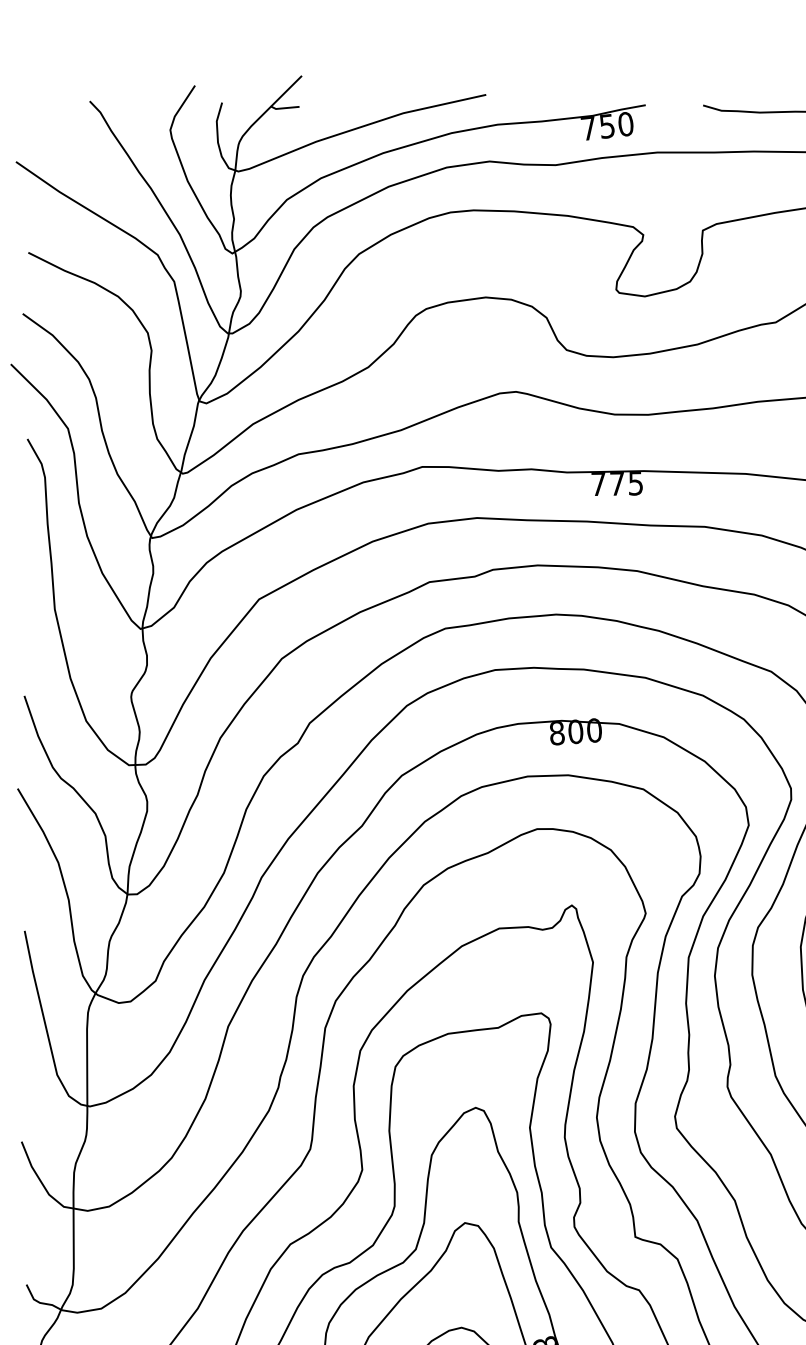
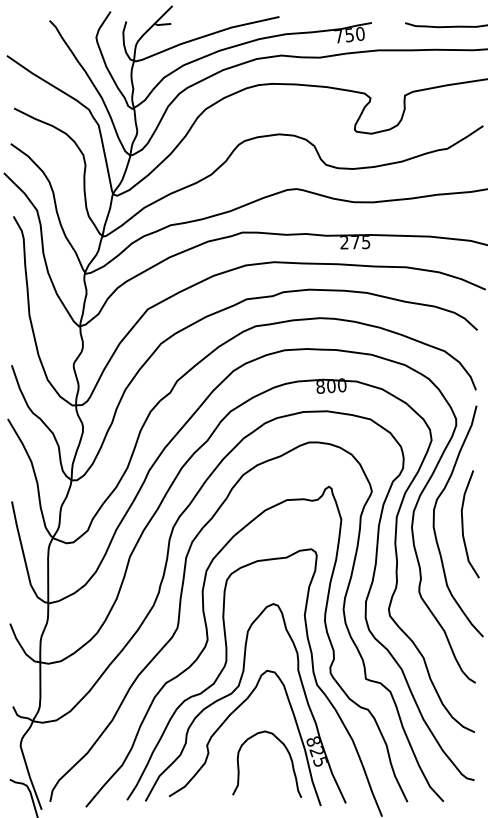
text: (598, 484) -> (344, 242), 775 -> 275

